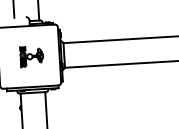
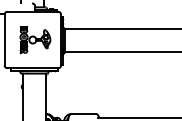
part: (31, 56) -> (35, 40), size x1.43

